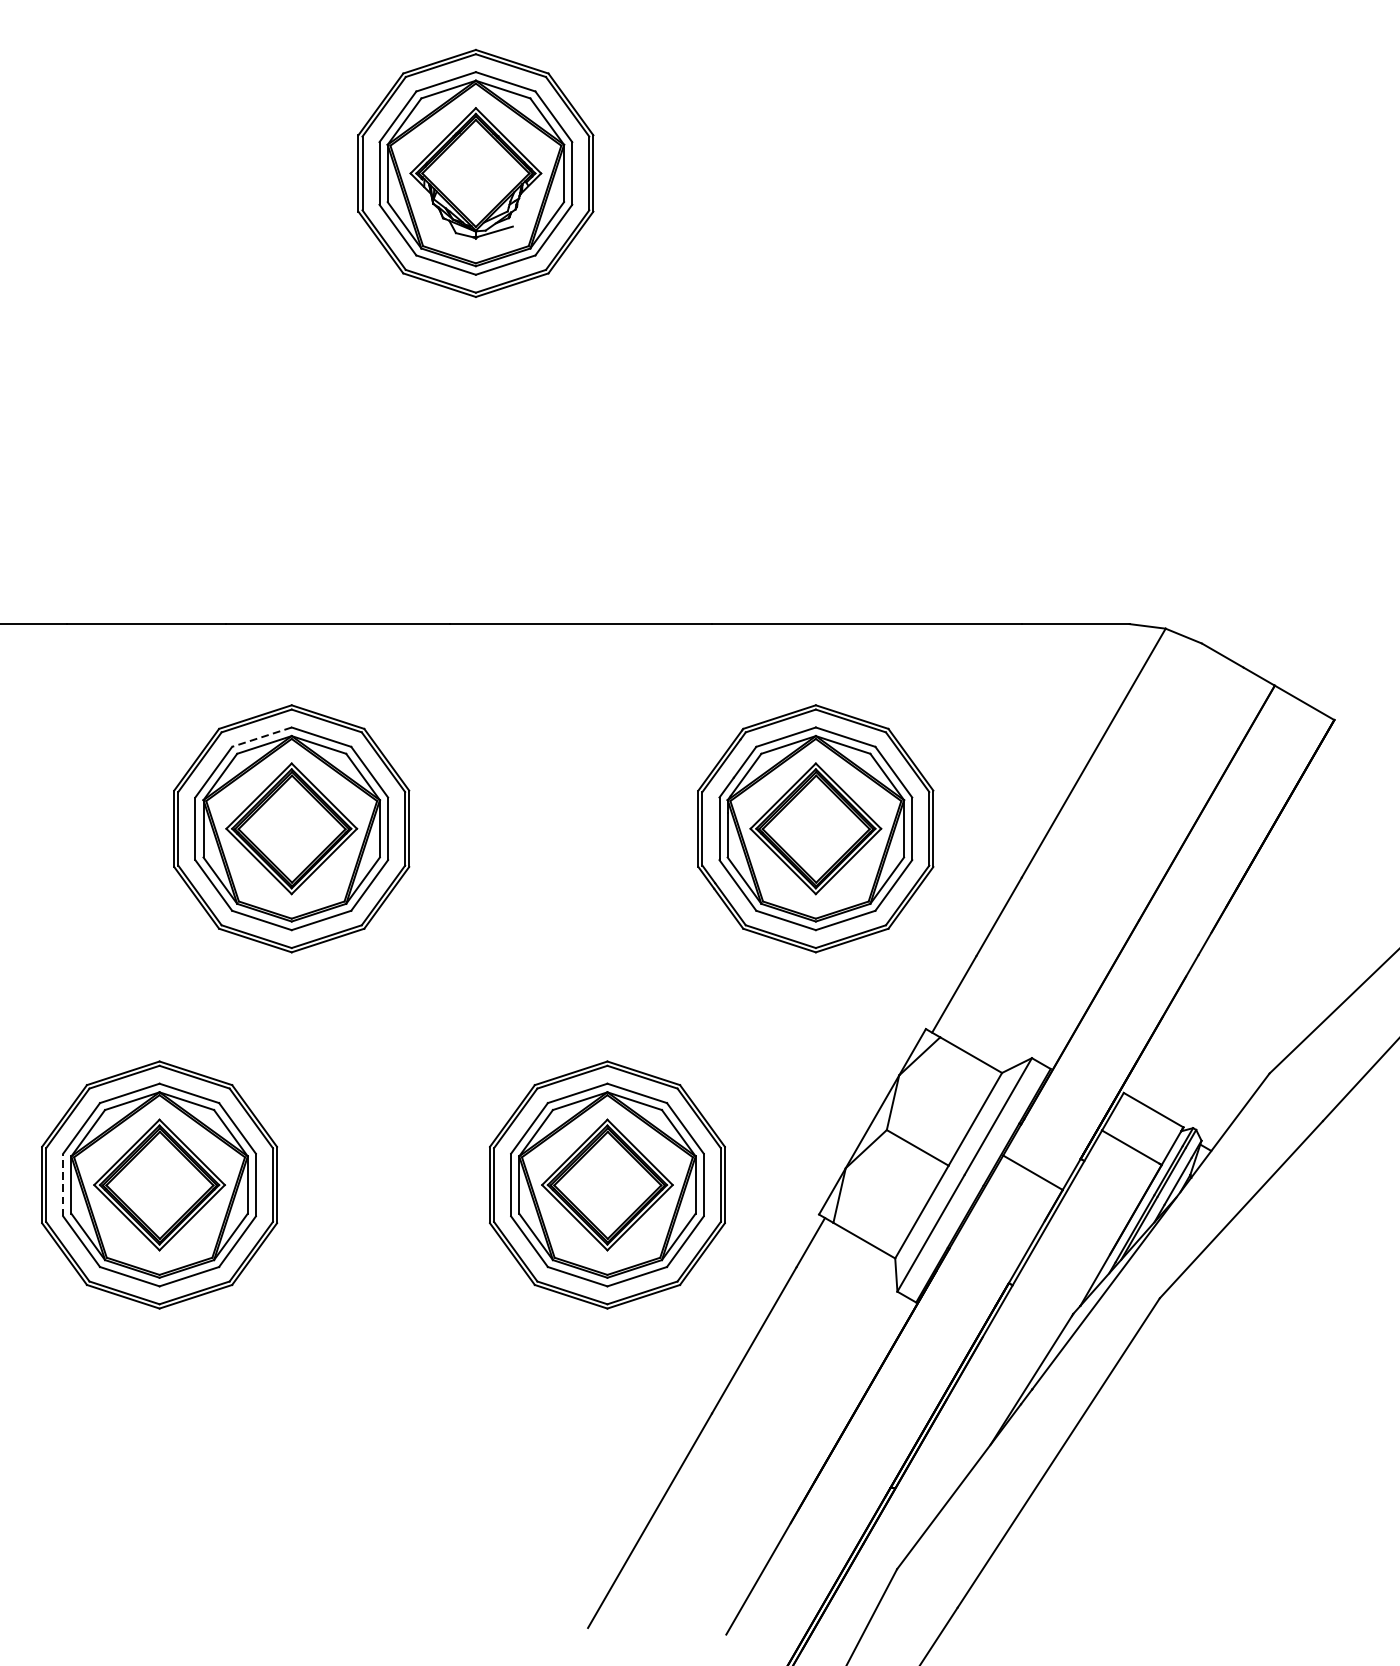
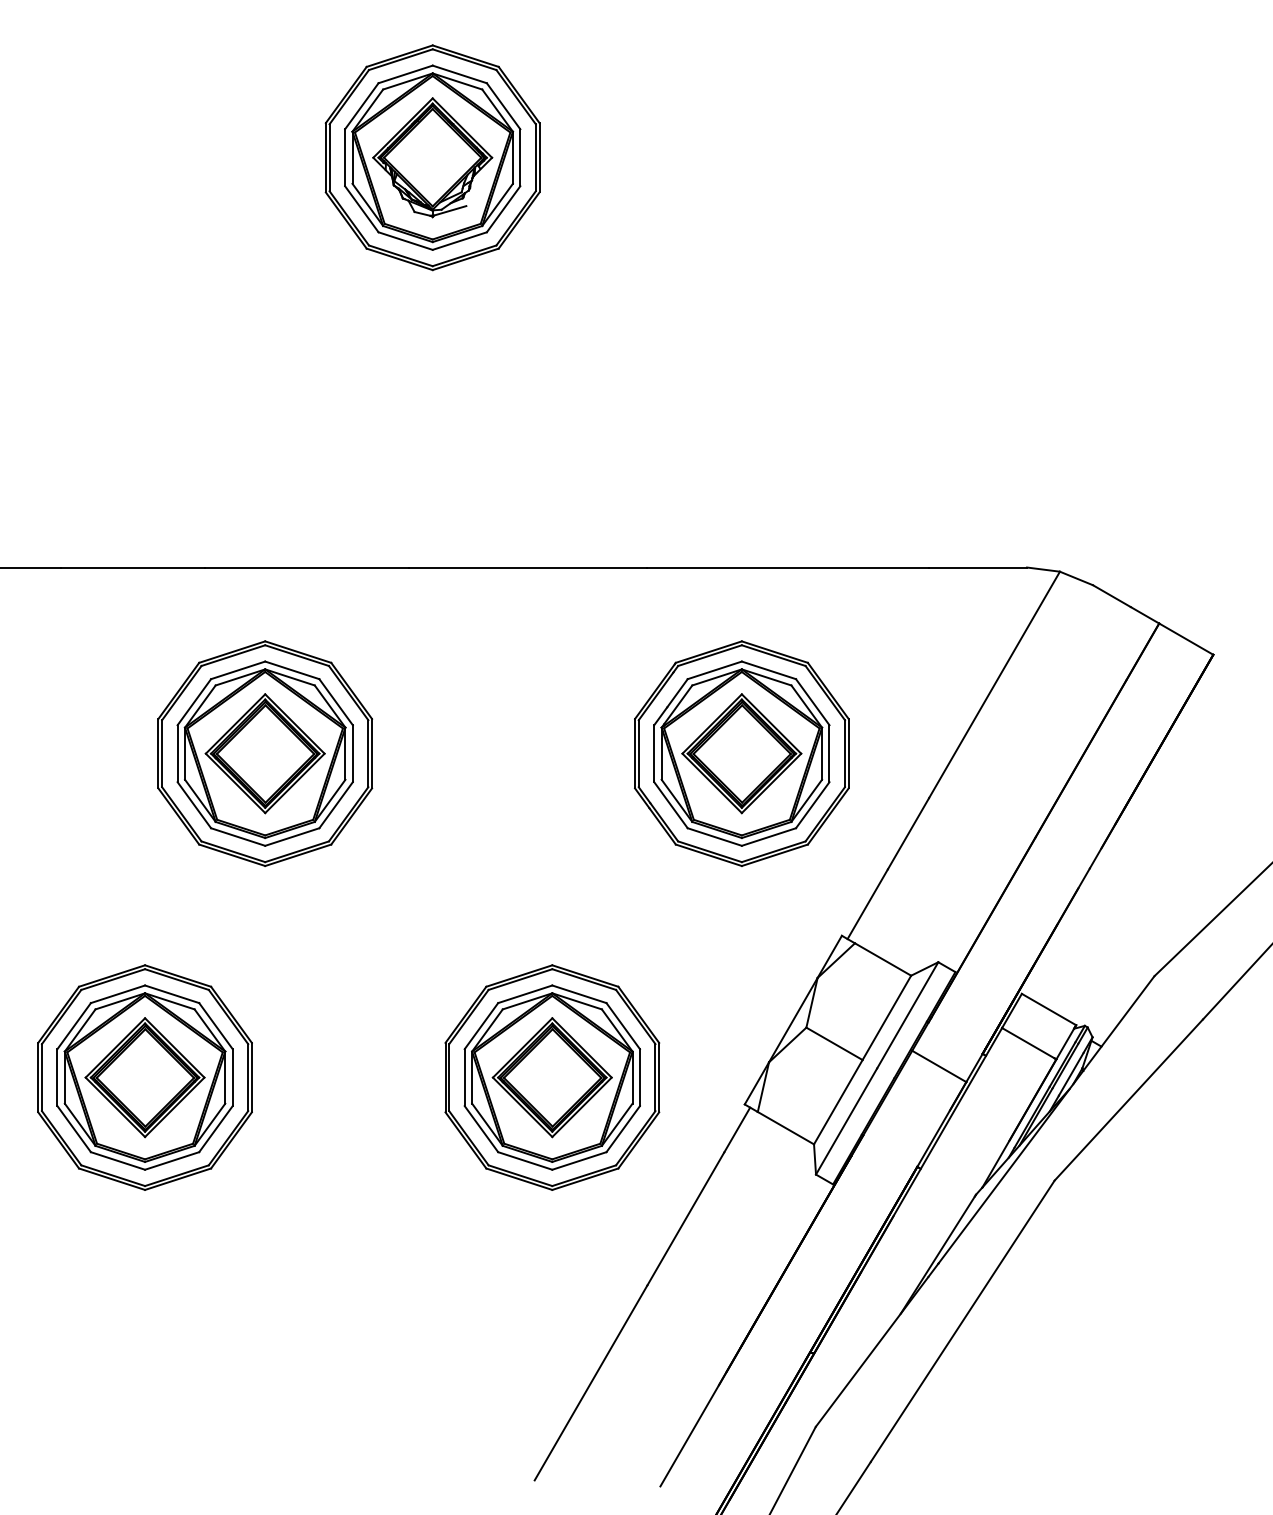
line: (261, 737) -> (237, 670), dashed -> solid
line: (63, 1184) -> (57, 1077), dashed -> solid

